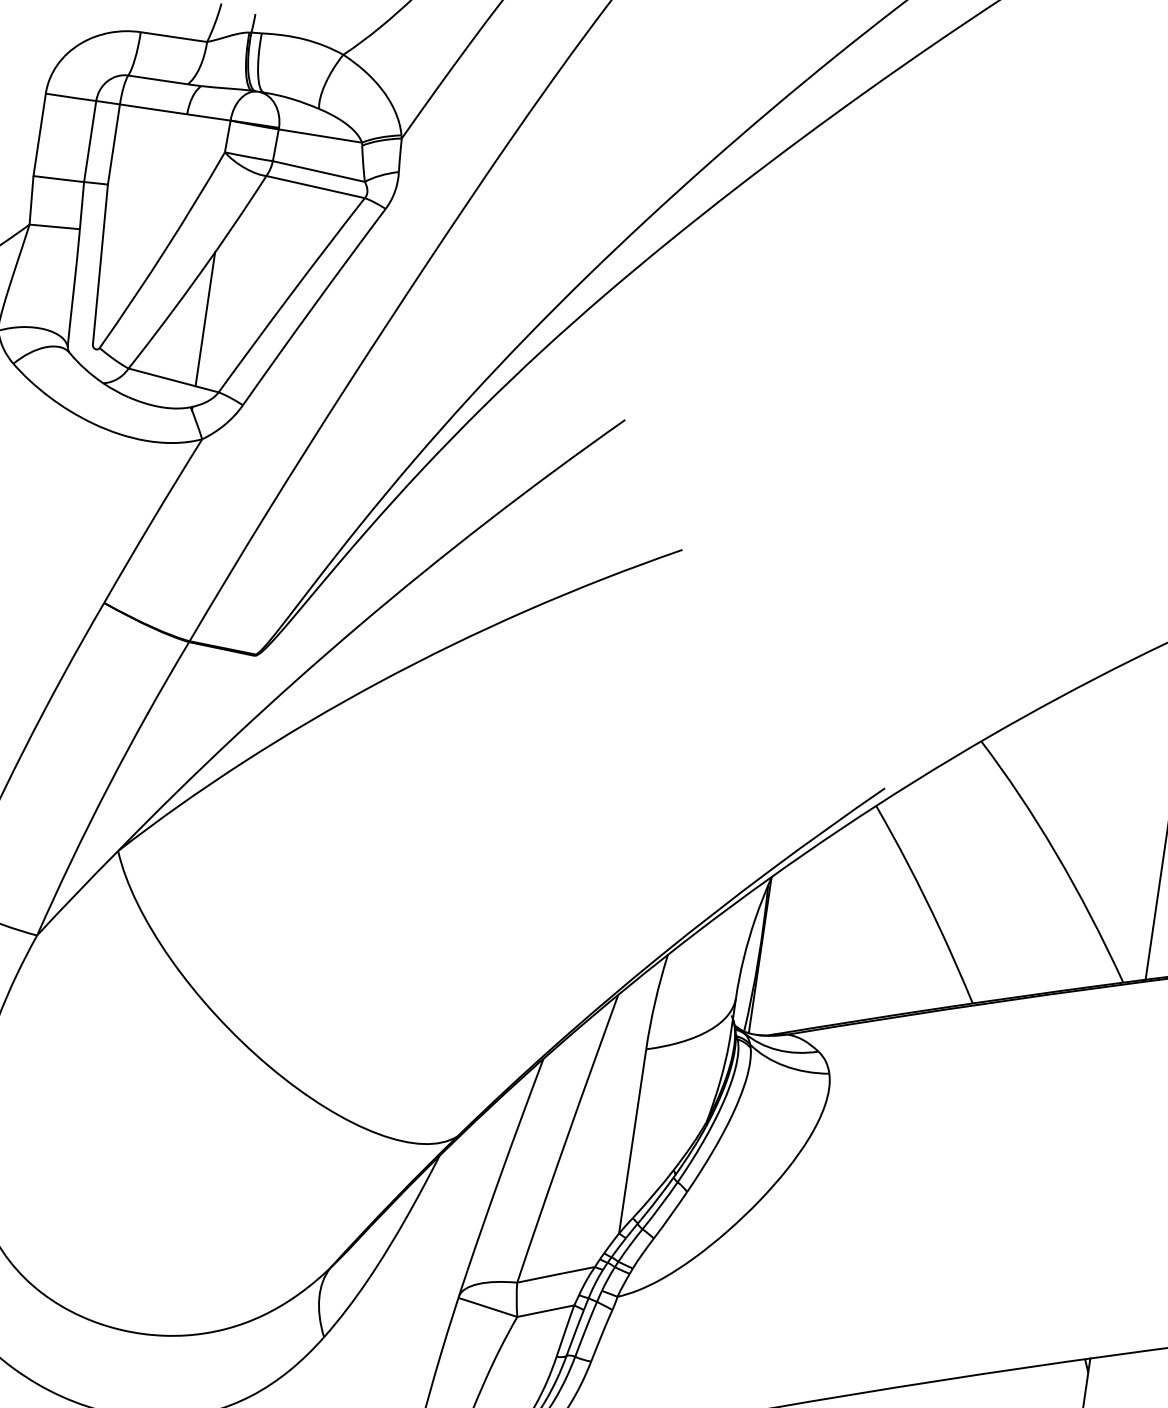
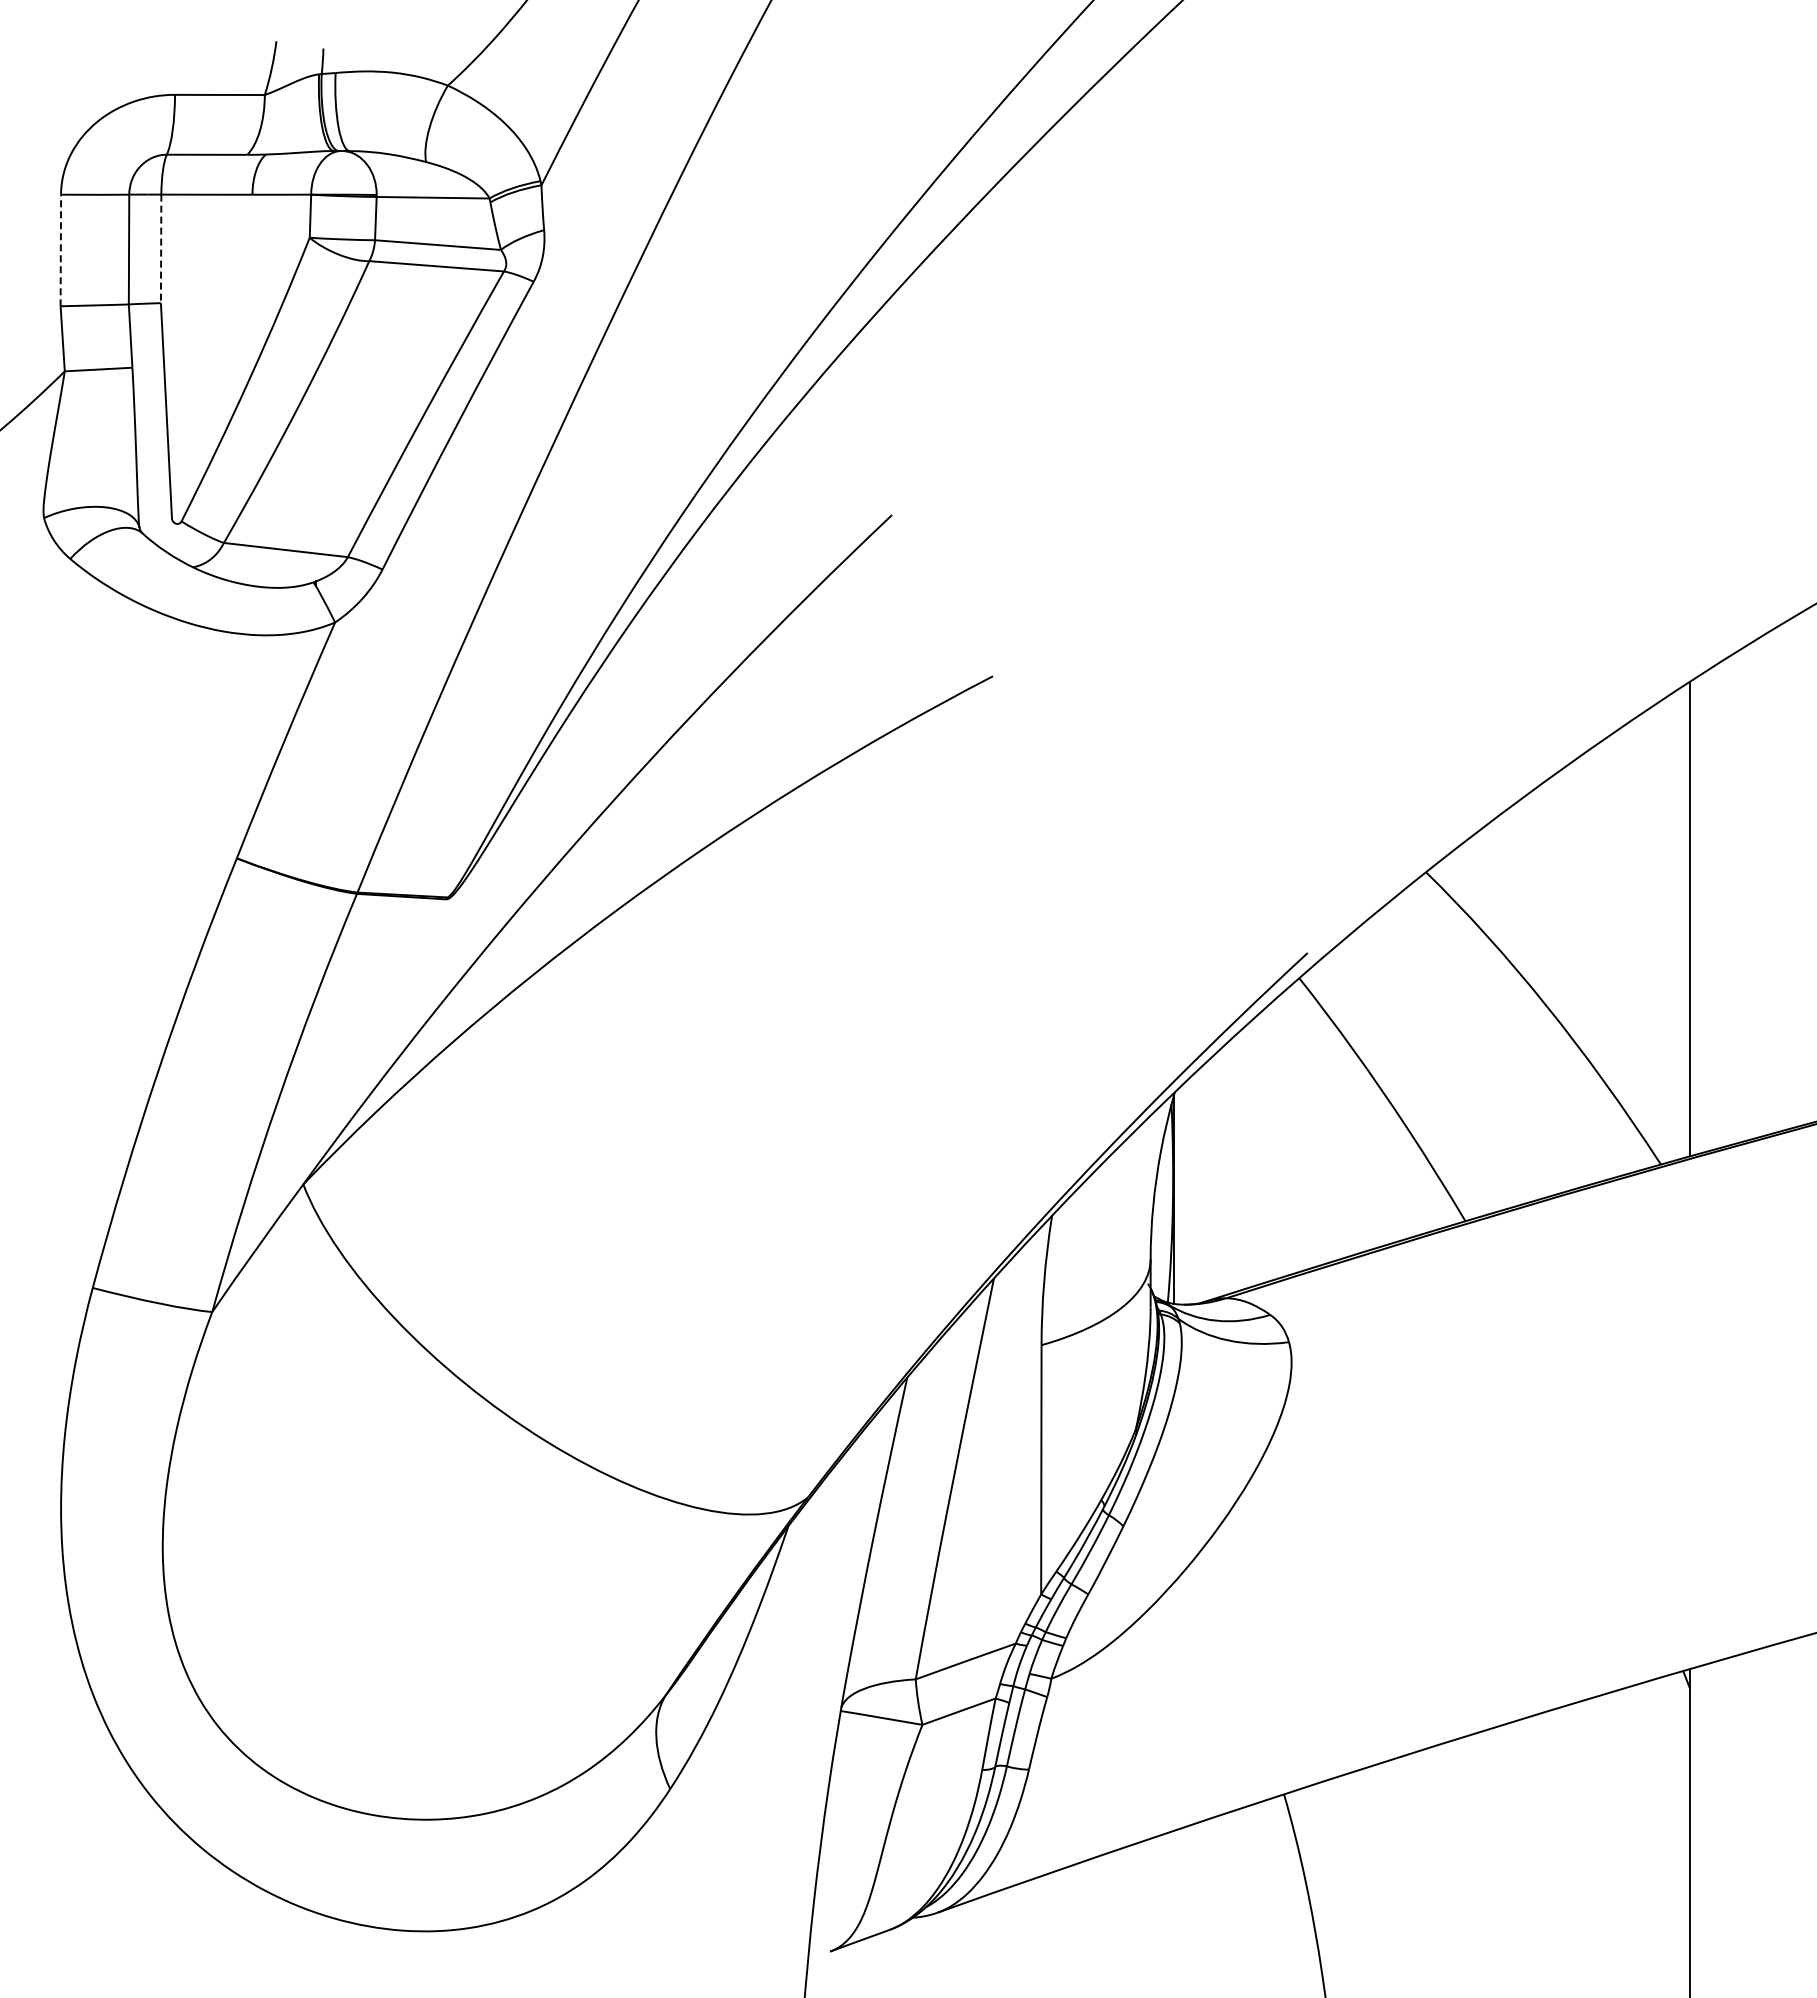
line: (39, 134) -> (60, 250), solid -> dashed
line: (114, 145) -> (161, 249), solid -> dashed
line: (205, 319) -> (316, 462), removed

